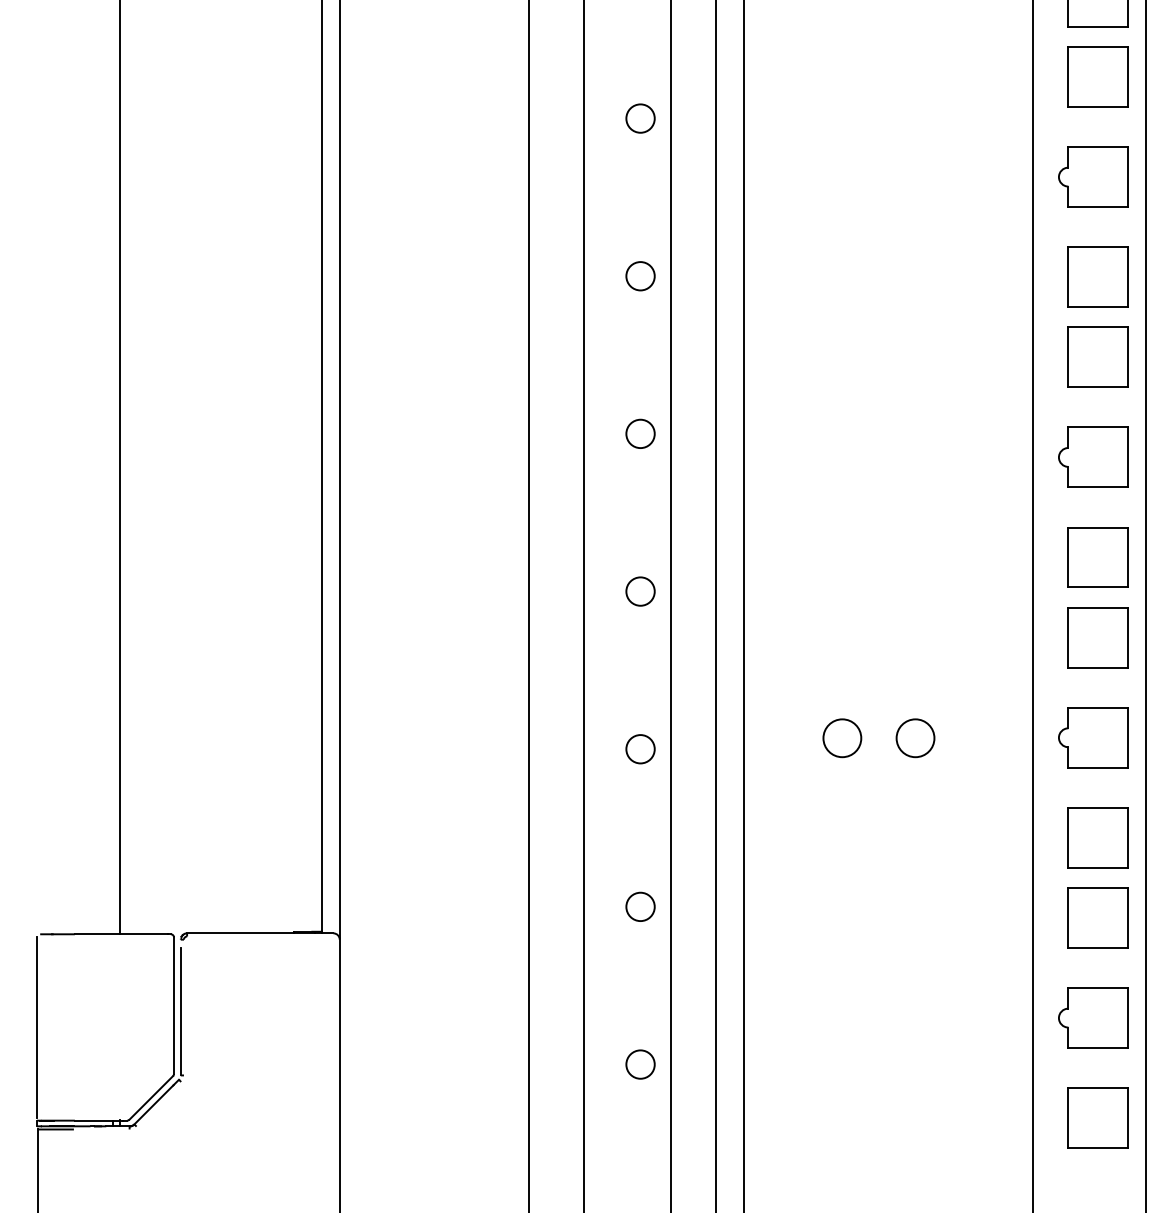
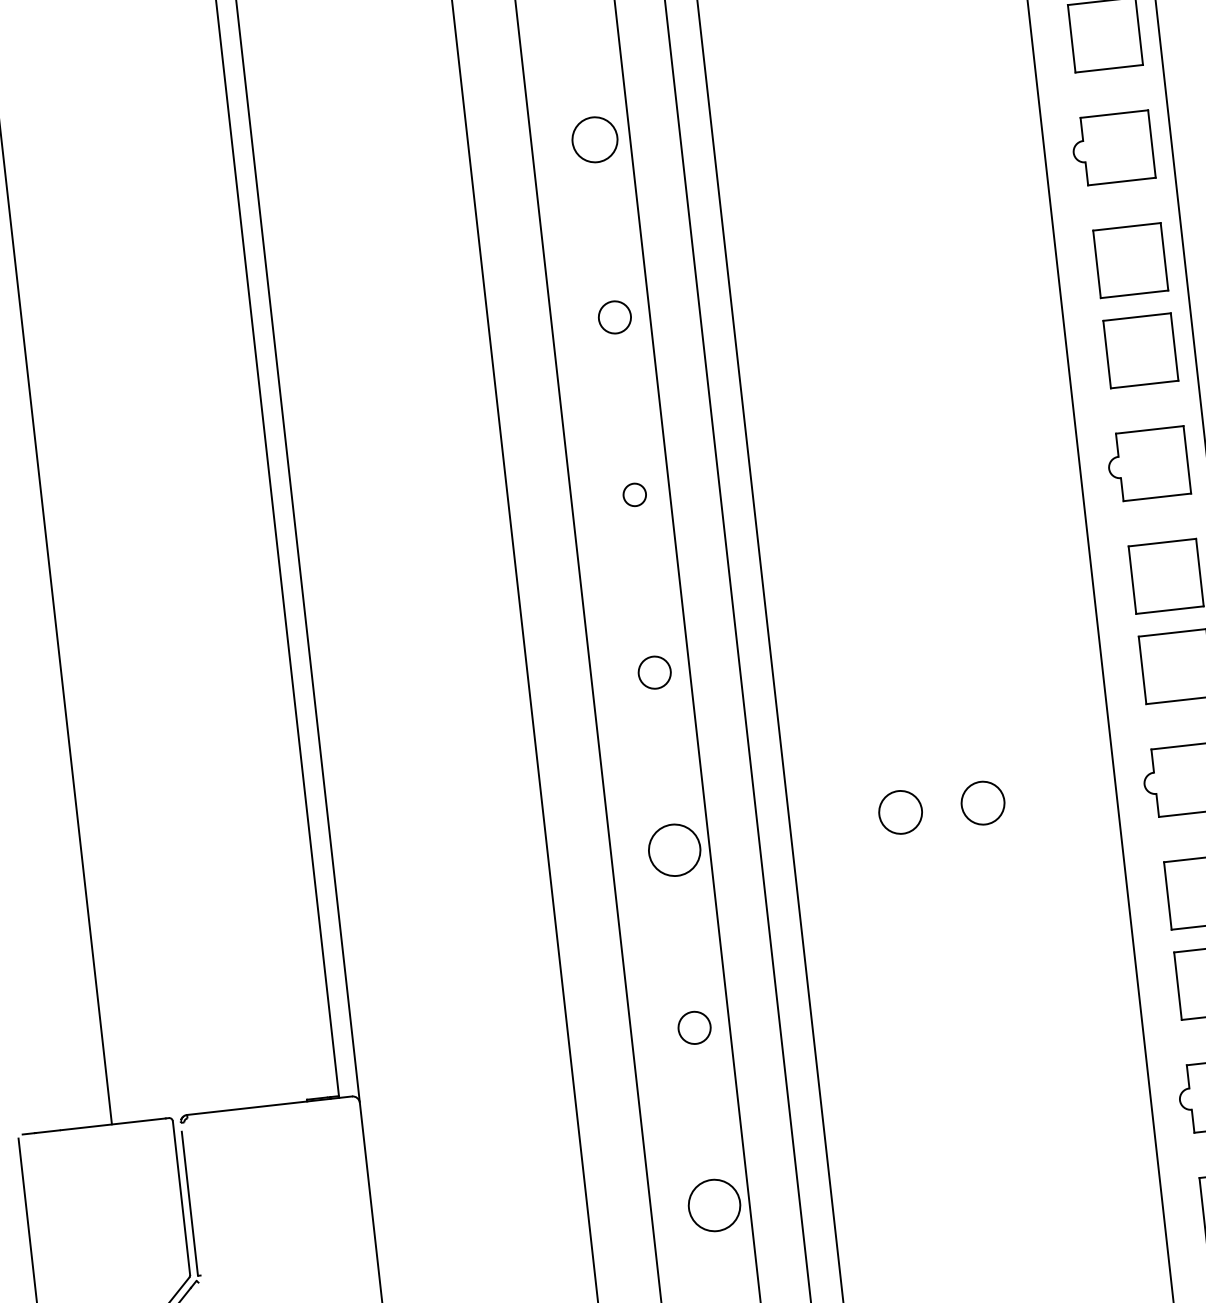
circle: (640, 118) -> (594, 139), size x1.4
circle: (640, 433) -> (634, 494), size x0.7
circle: (640, 749) -> (674, 850), size x1.6
circle: (640, 1064) -> (714, 1205), size x1.6

